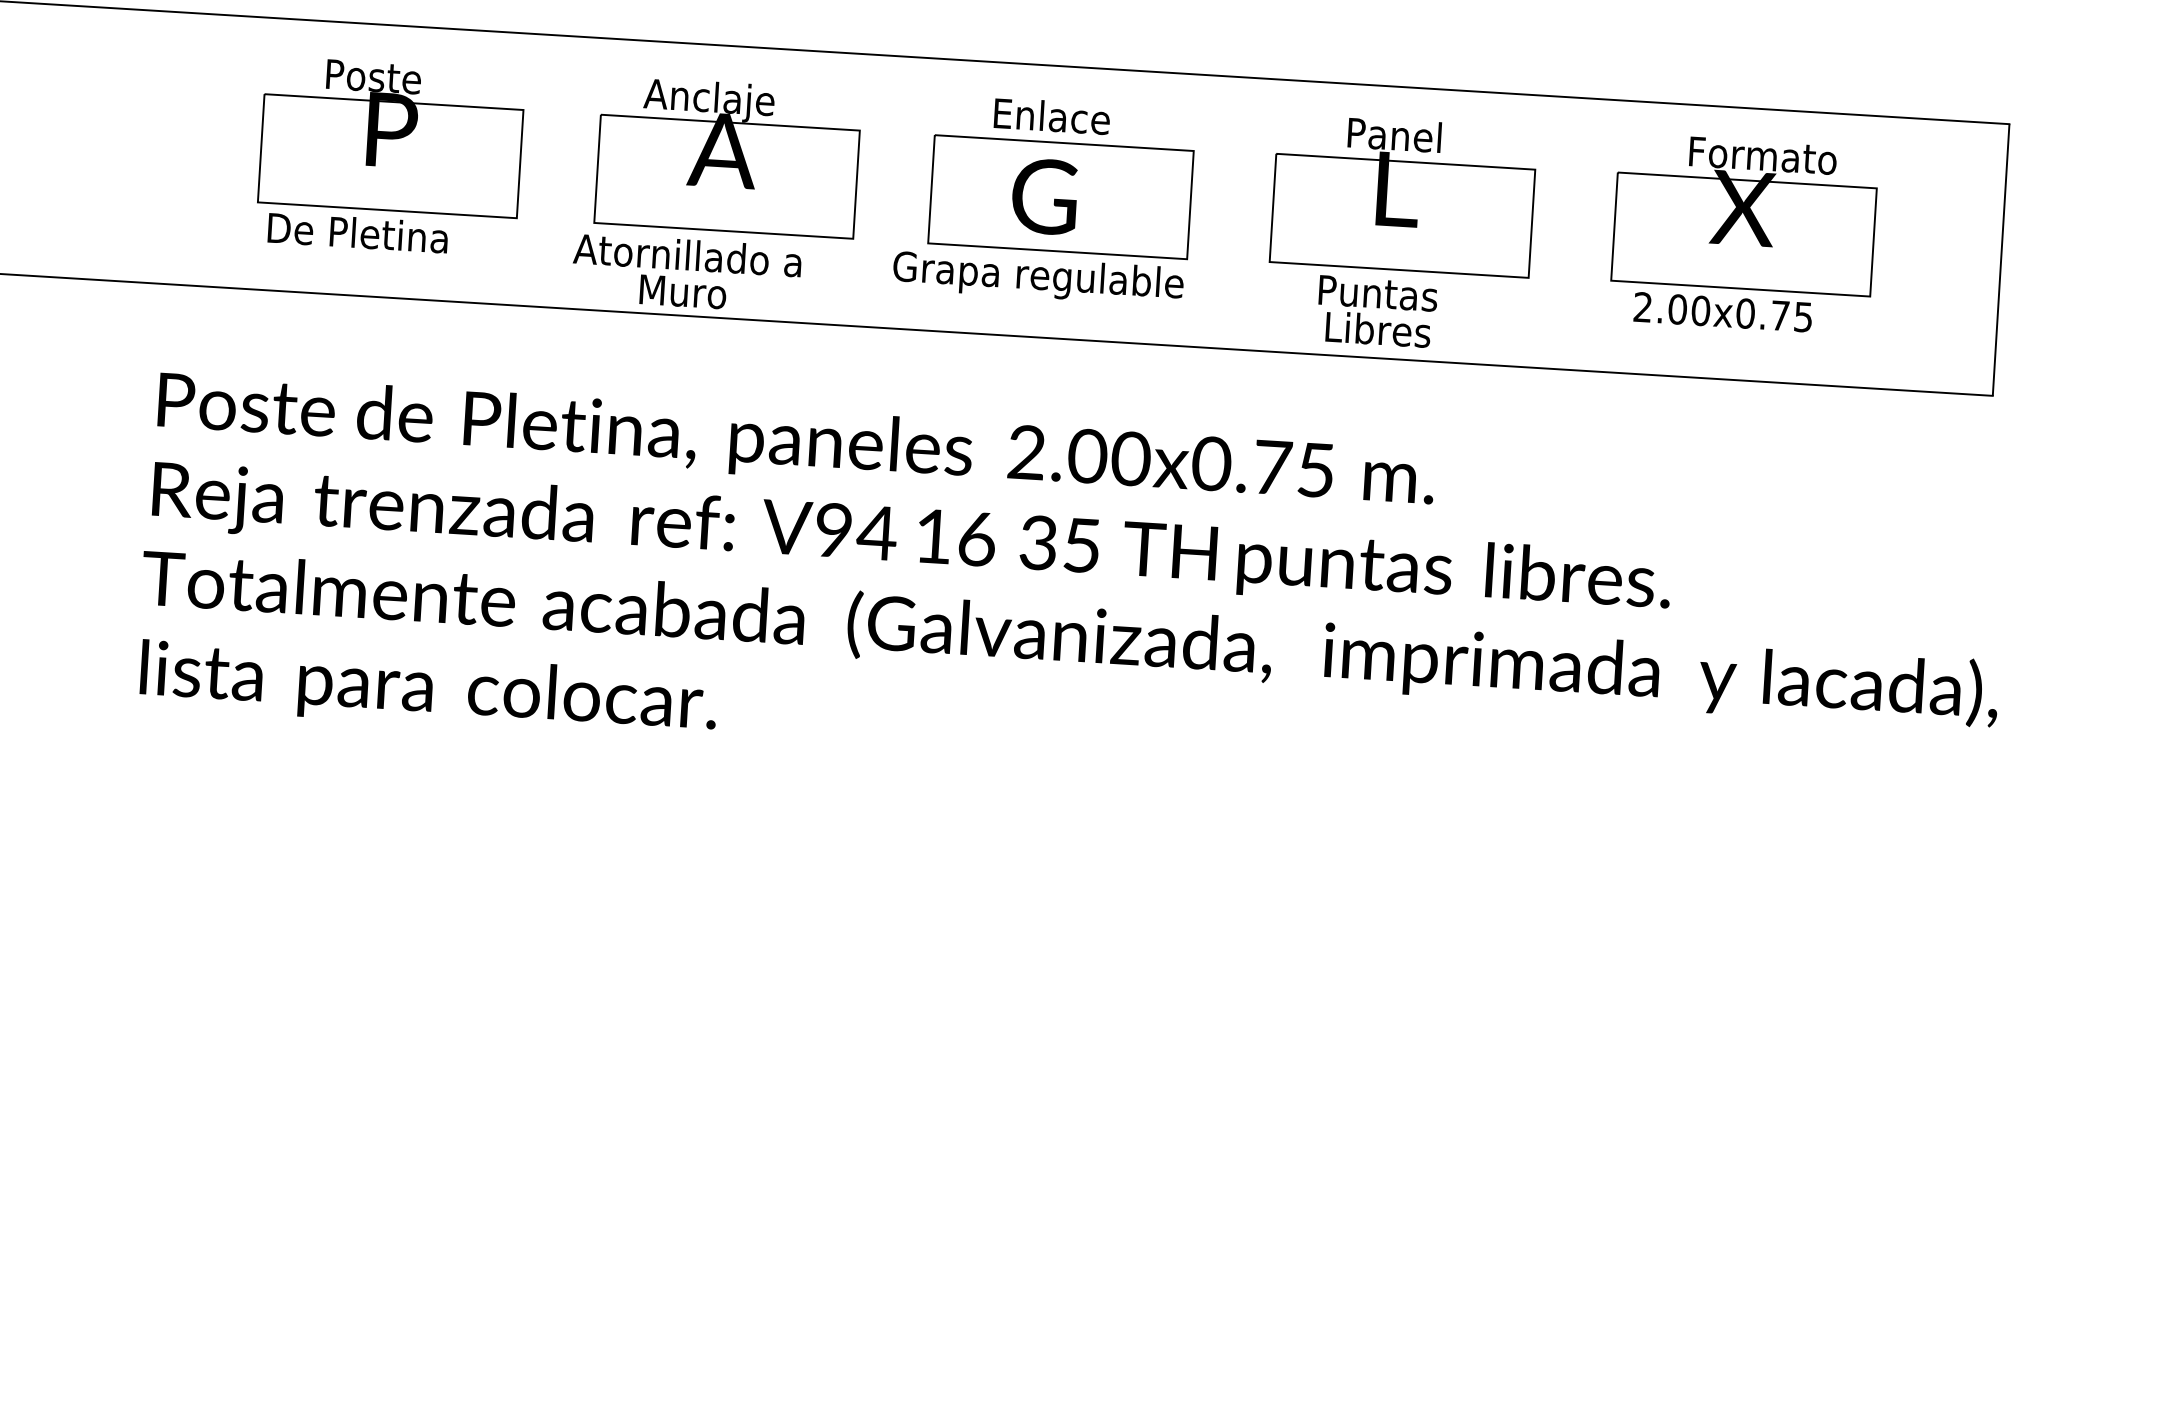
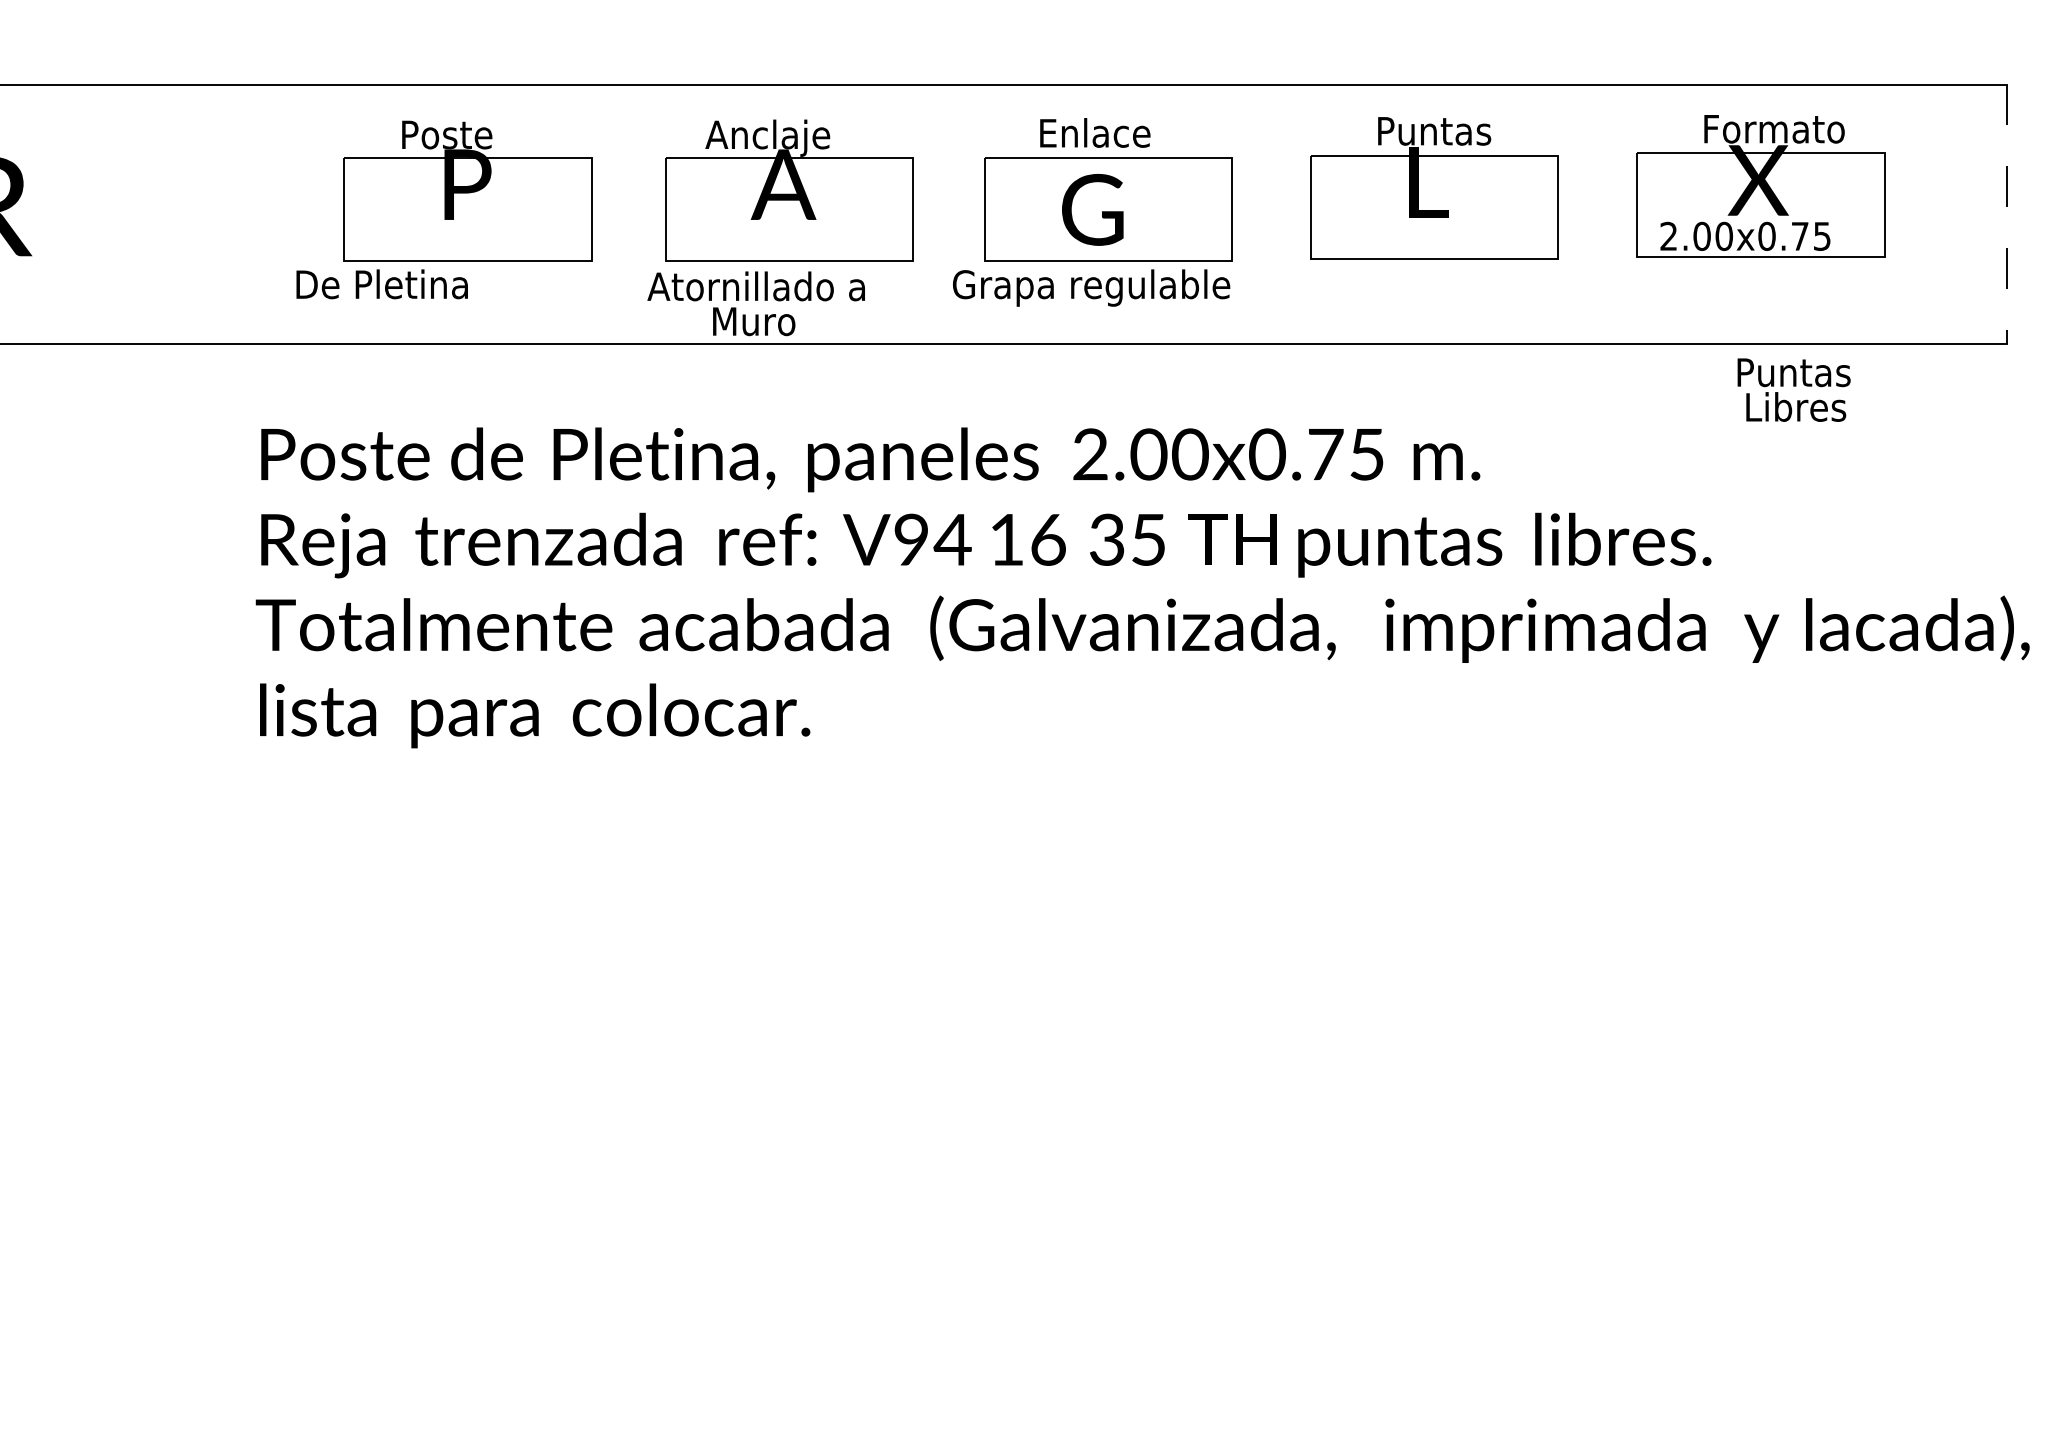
text: (1417, 136) -> (1444, 130), Panel -> Puntas
text: (357, 233) -> (381, 284), moved
line: (2001, 260) -> (2007, 214), solid -> dashed
text: (1376, 311) -> (1793, 389), moved
text: (1723, 311) -> (1745, 235), moved

